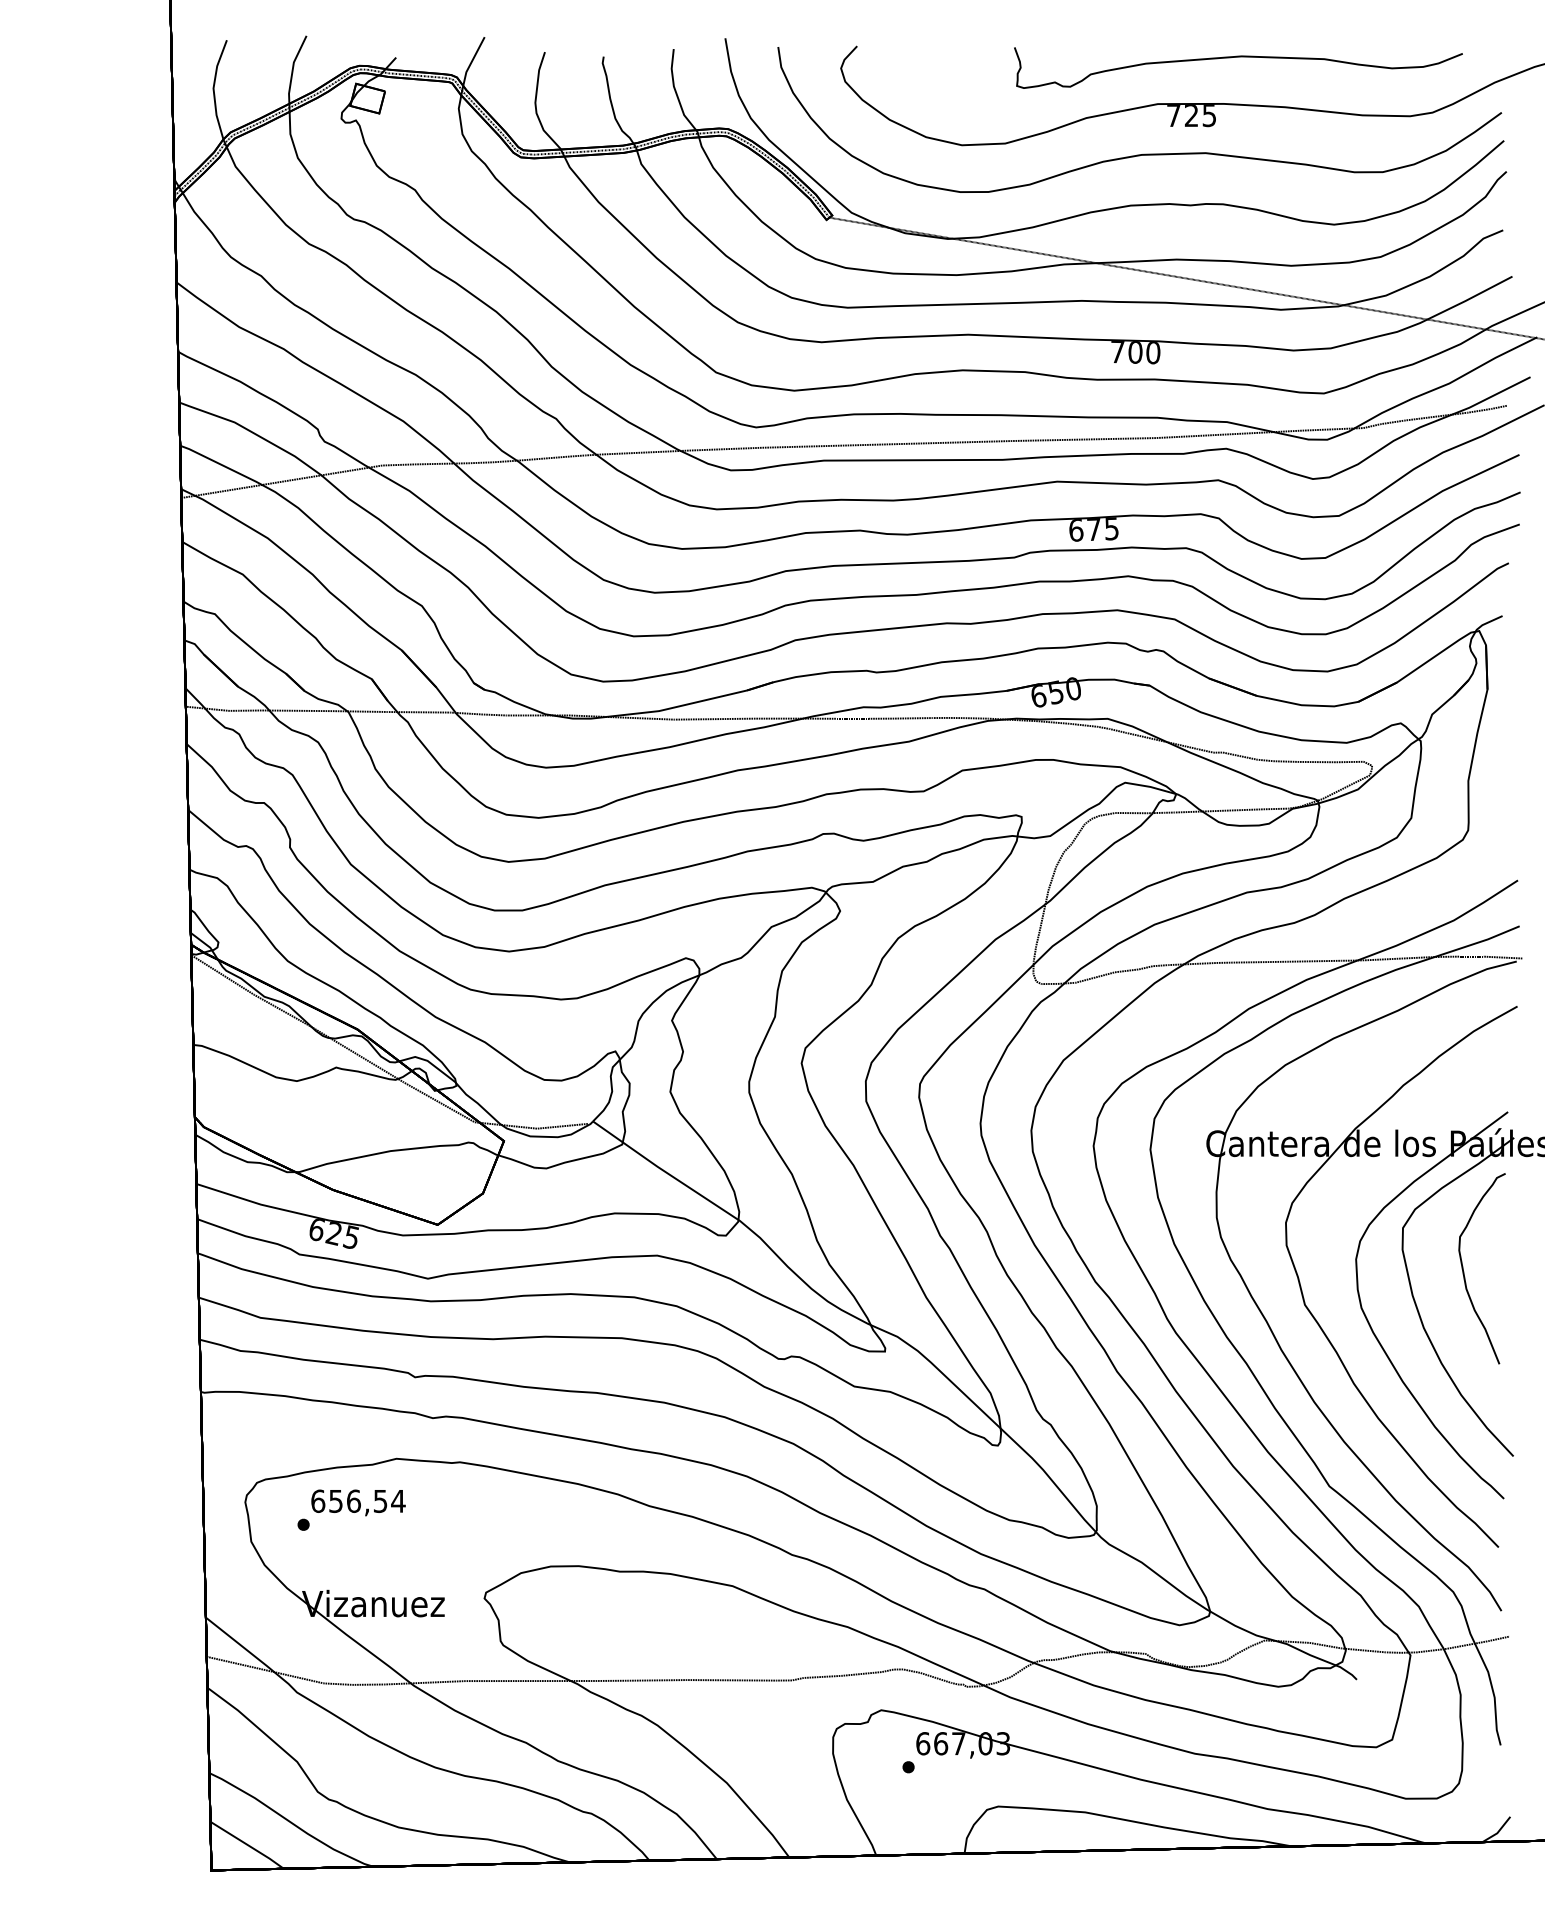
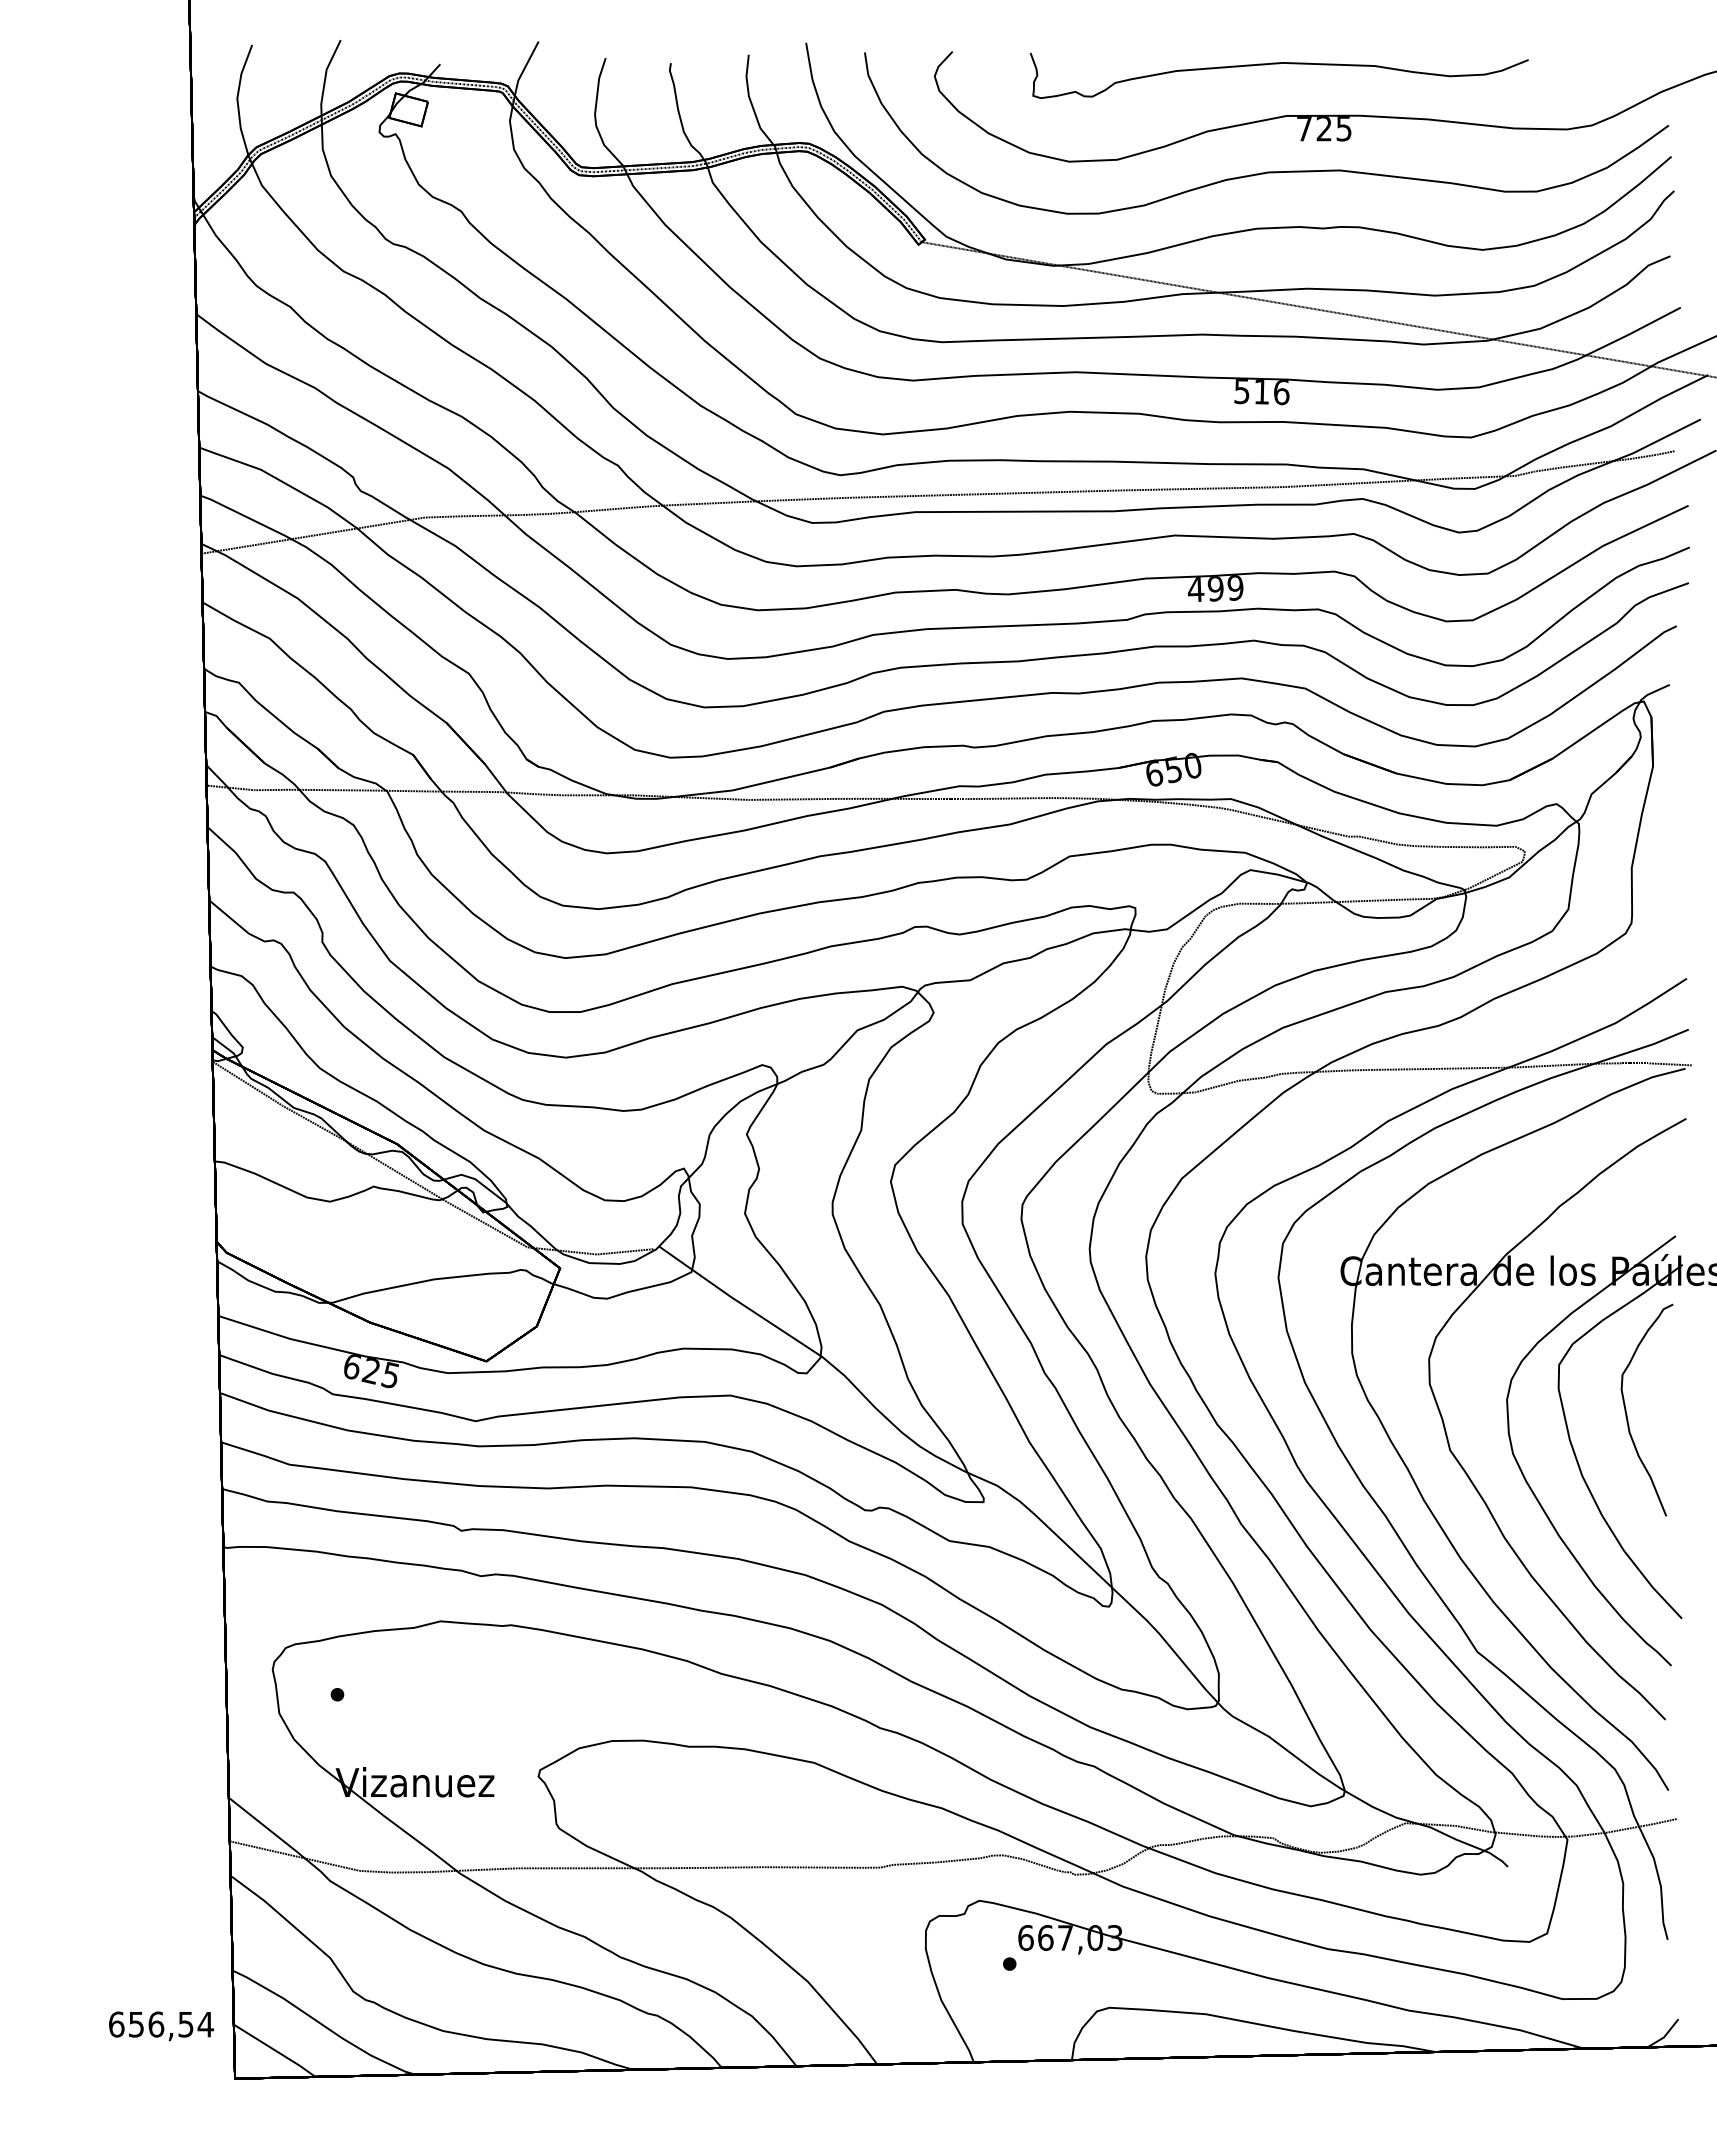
part: (1237, 57) -> (1278, 64), moved
text: (1135, 352) -> (1261, 392), 700 -> 516
text: (1093, 529) -> (1215, 588), 675 -> 499
text: (358, 1503) -> (161, 2026), moved

